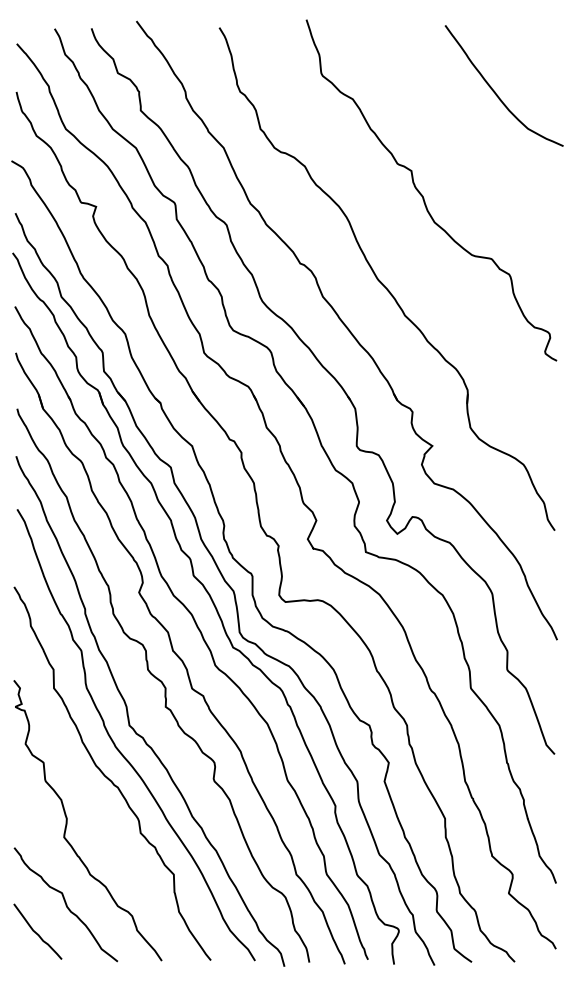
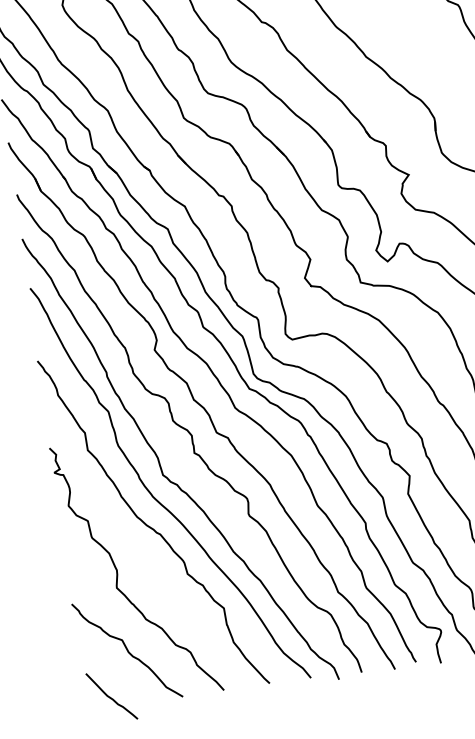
curve: (36, 932) -> (110, 697), moved

